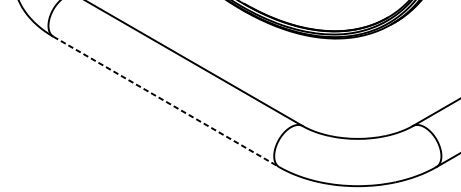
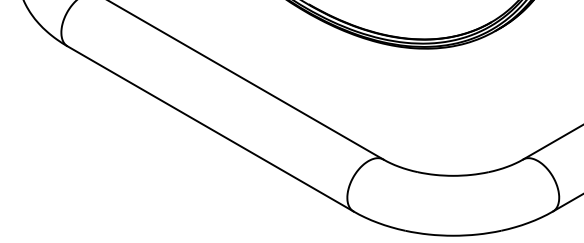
line: (166, 102) -> (211, 129), dashed -> solid

